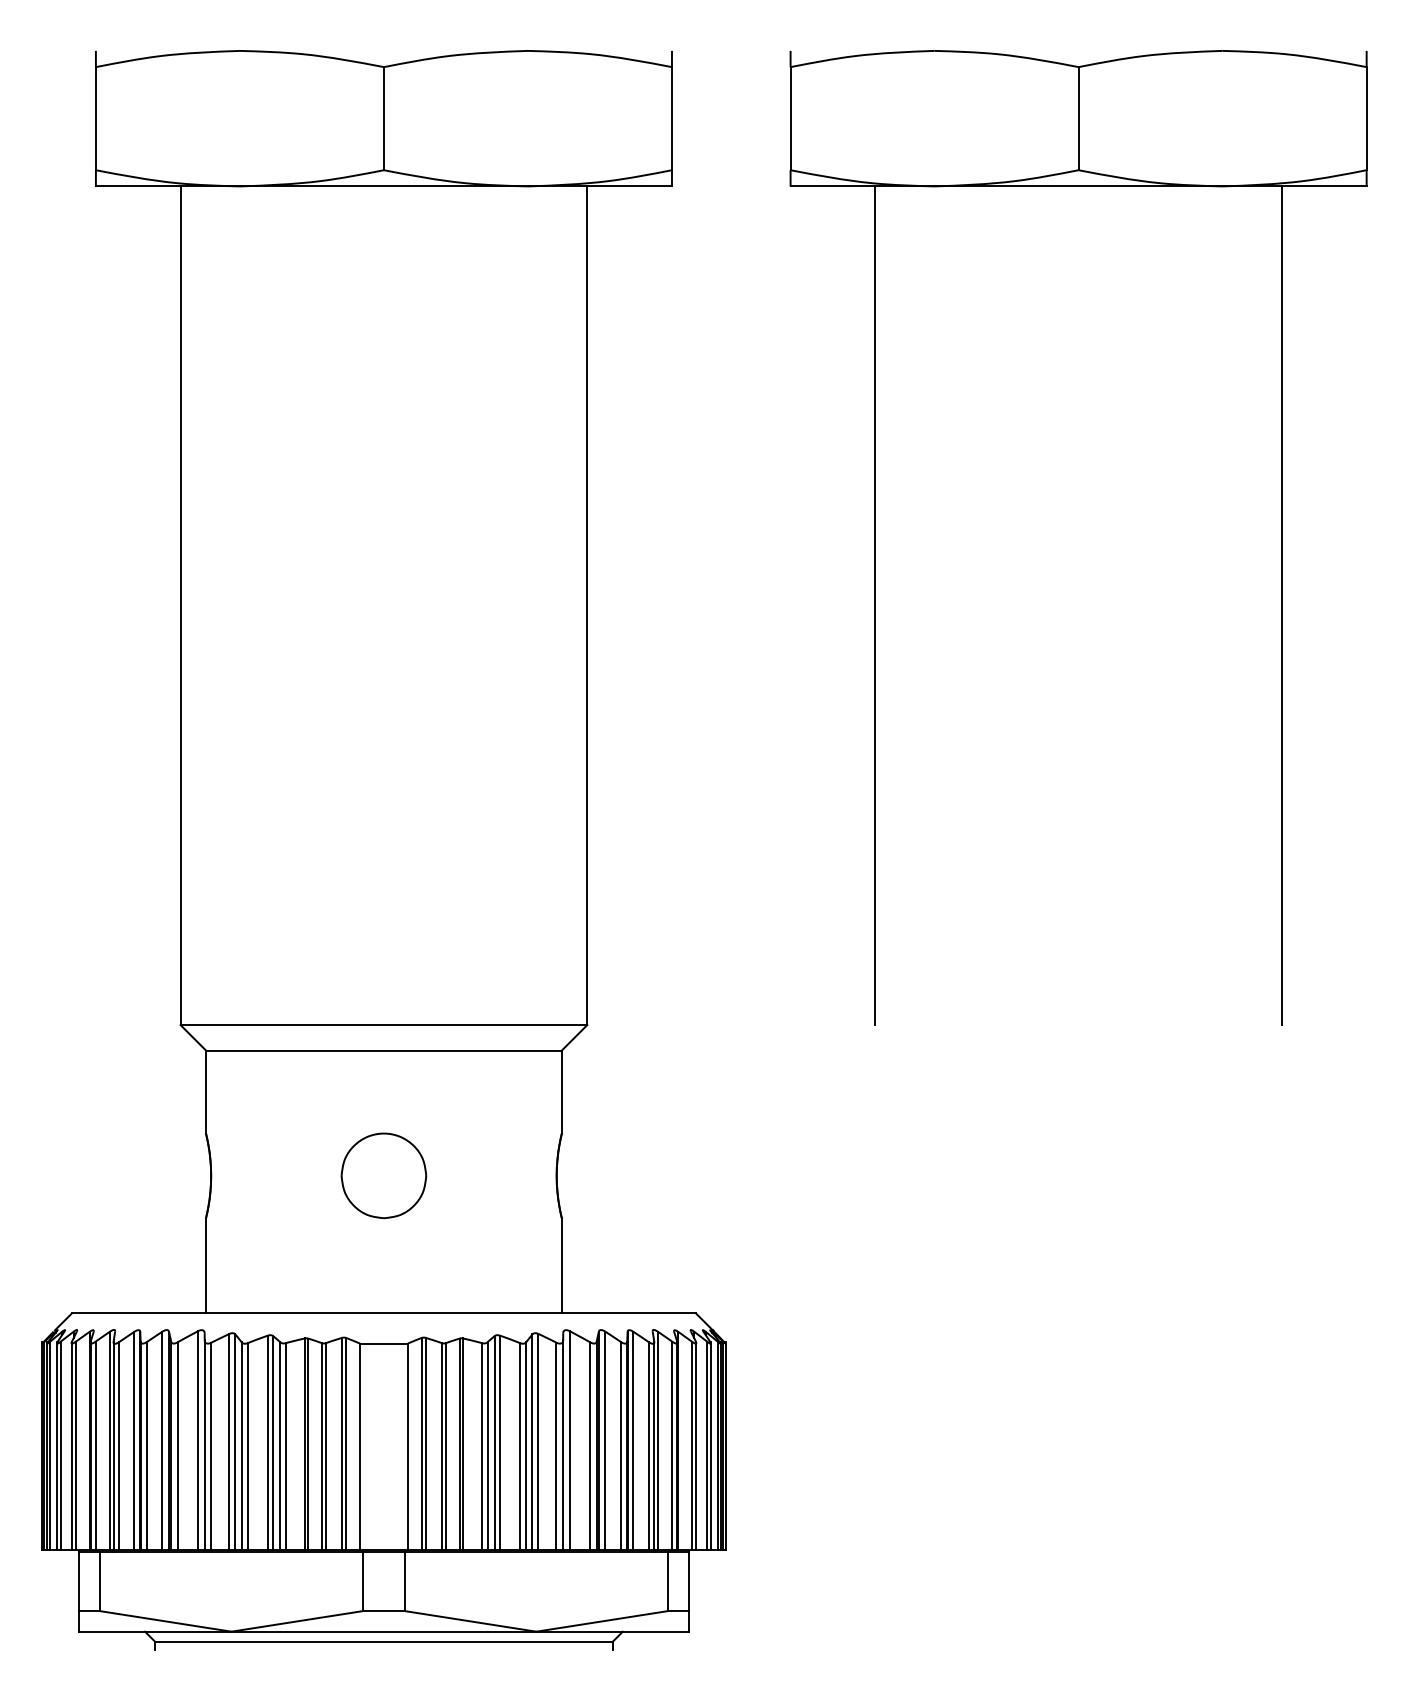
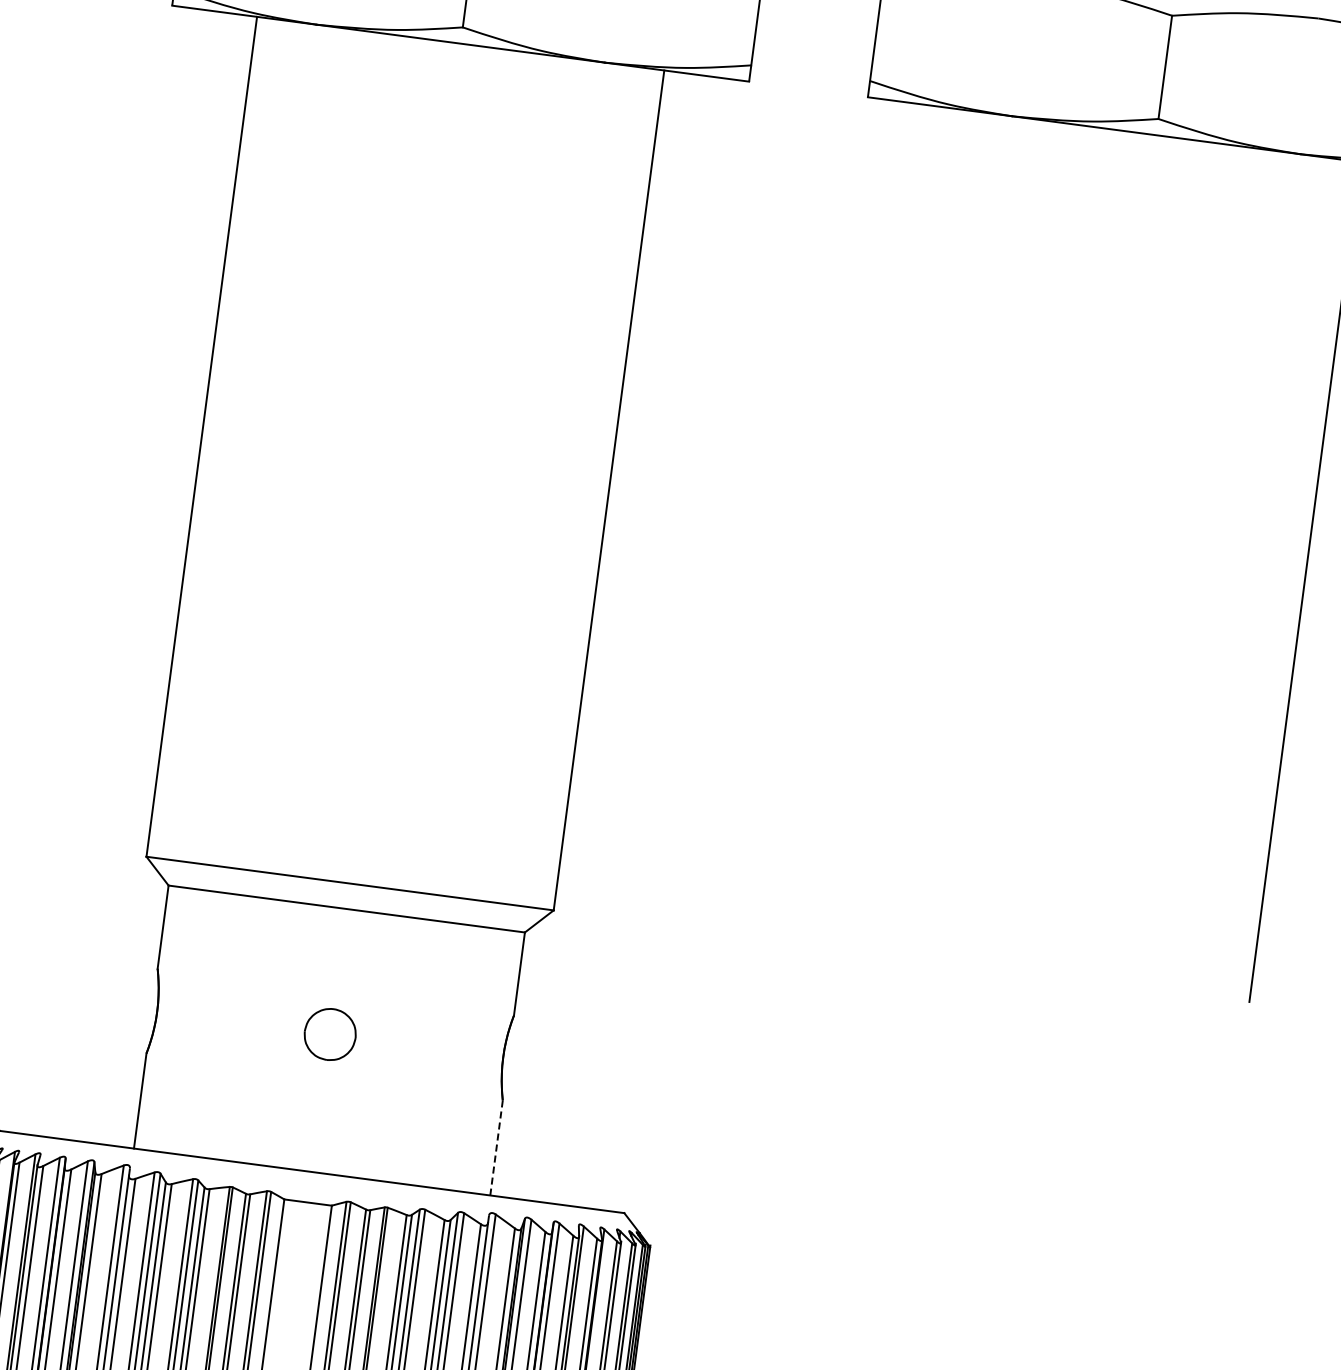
line: (875, 605) -> (897, 528), removed
part: (383, 1175) -> (329, 1034), size x0.6
line: (561, 1266) -> (496, 1148), solid -> dashed

